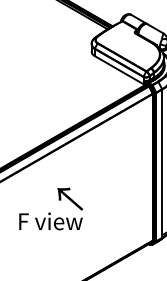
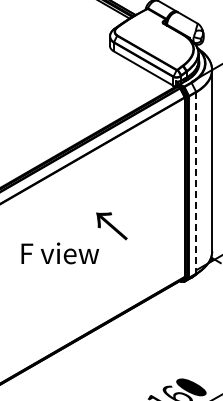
line: (162, 163) -> (196, 182), solid -> dashed
text: (69, 199) -> (111, 226), moved

